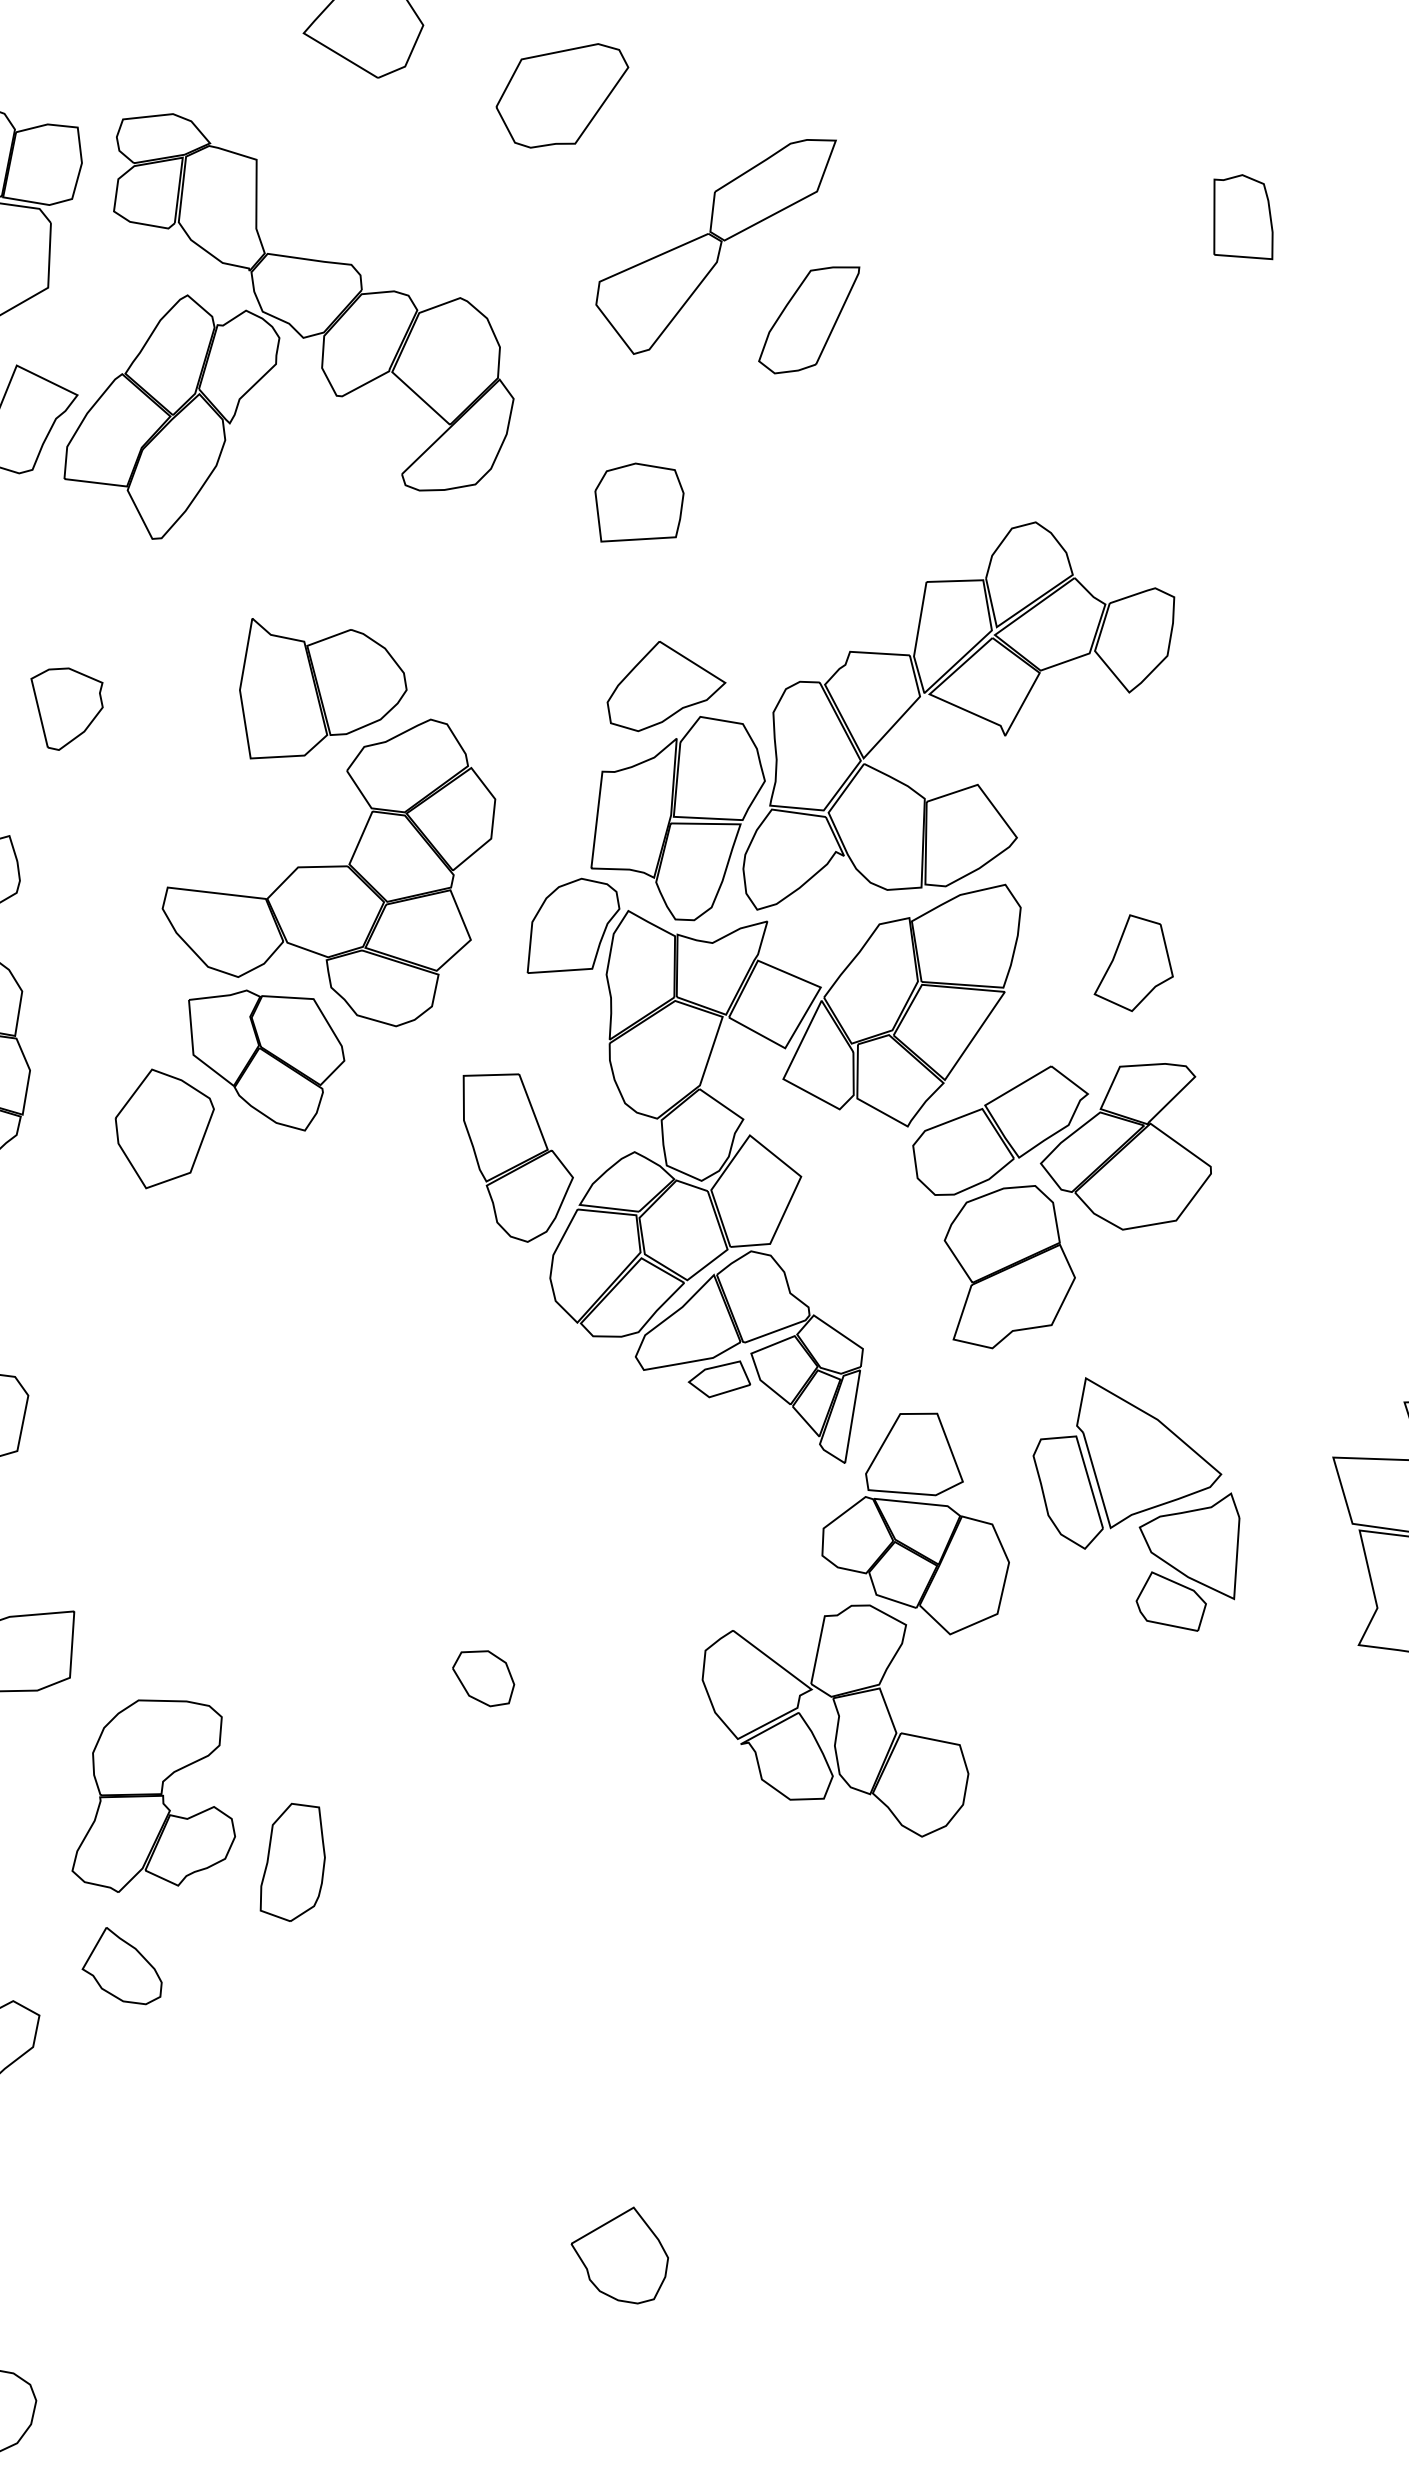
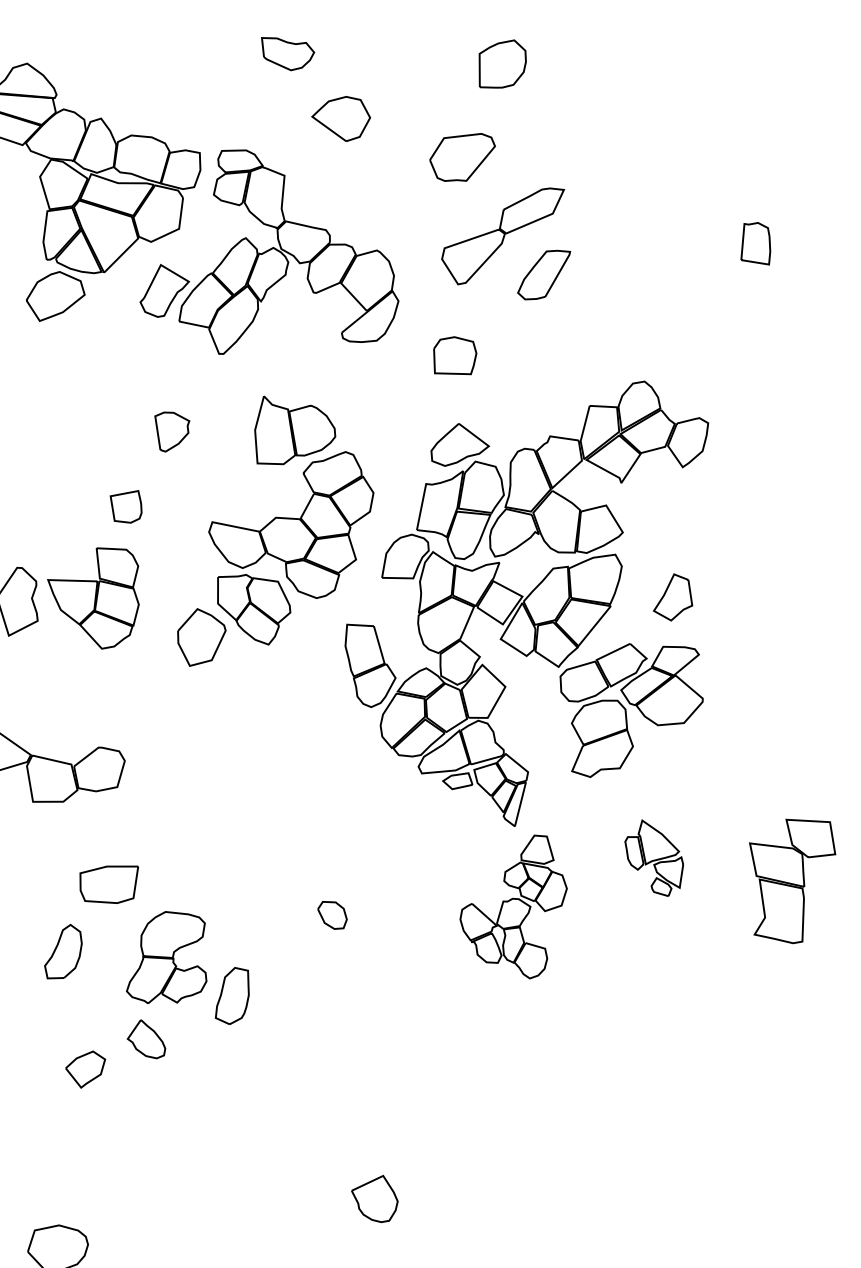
part: (563, 96) -> (462, 157), moved
part: (1138, 1505) -> (654, 858), size x0.6
part: (855, 1628) -> (513, 906), size x0.7

